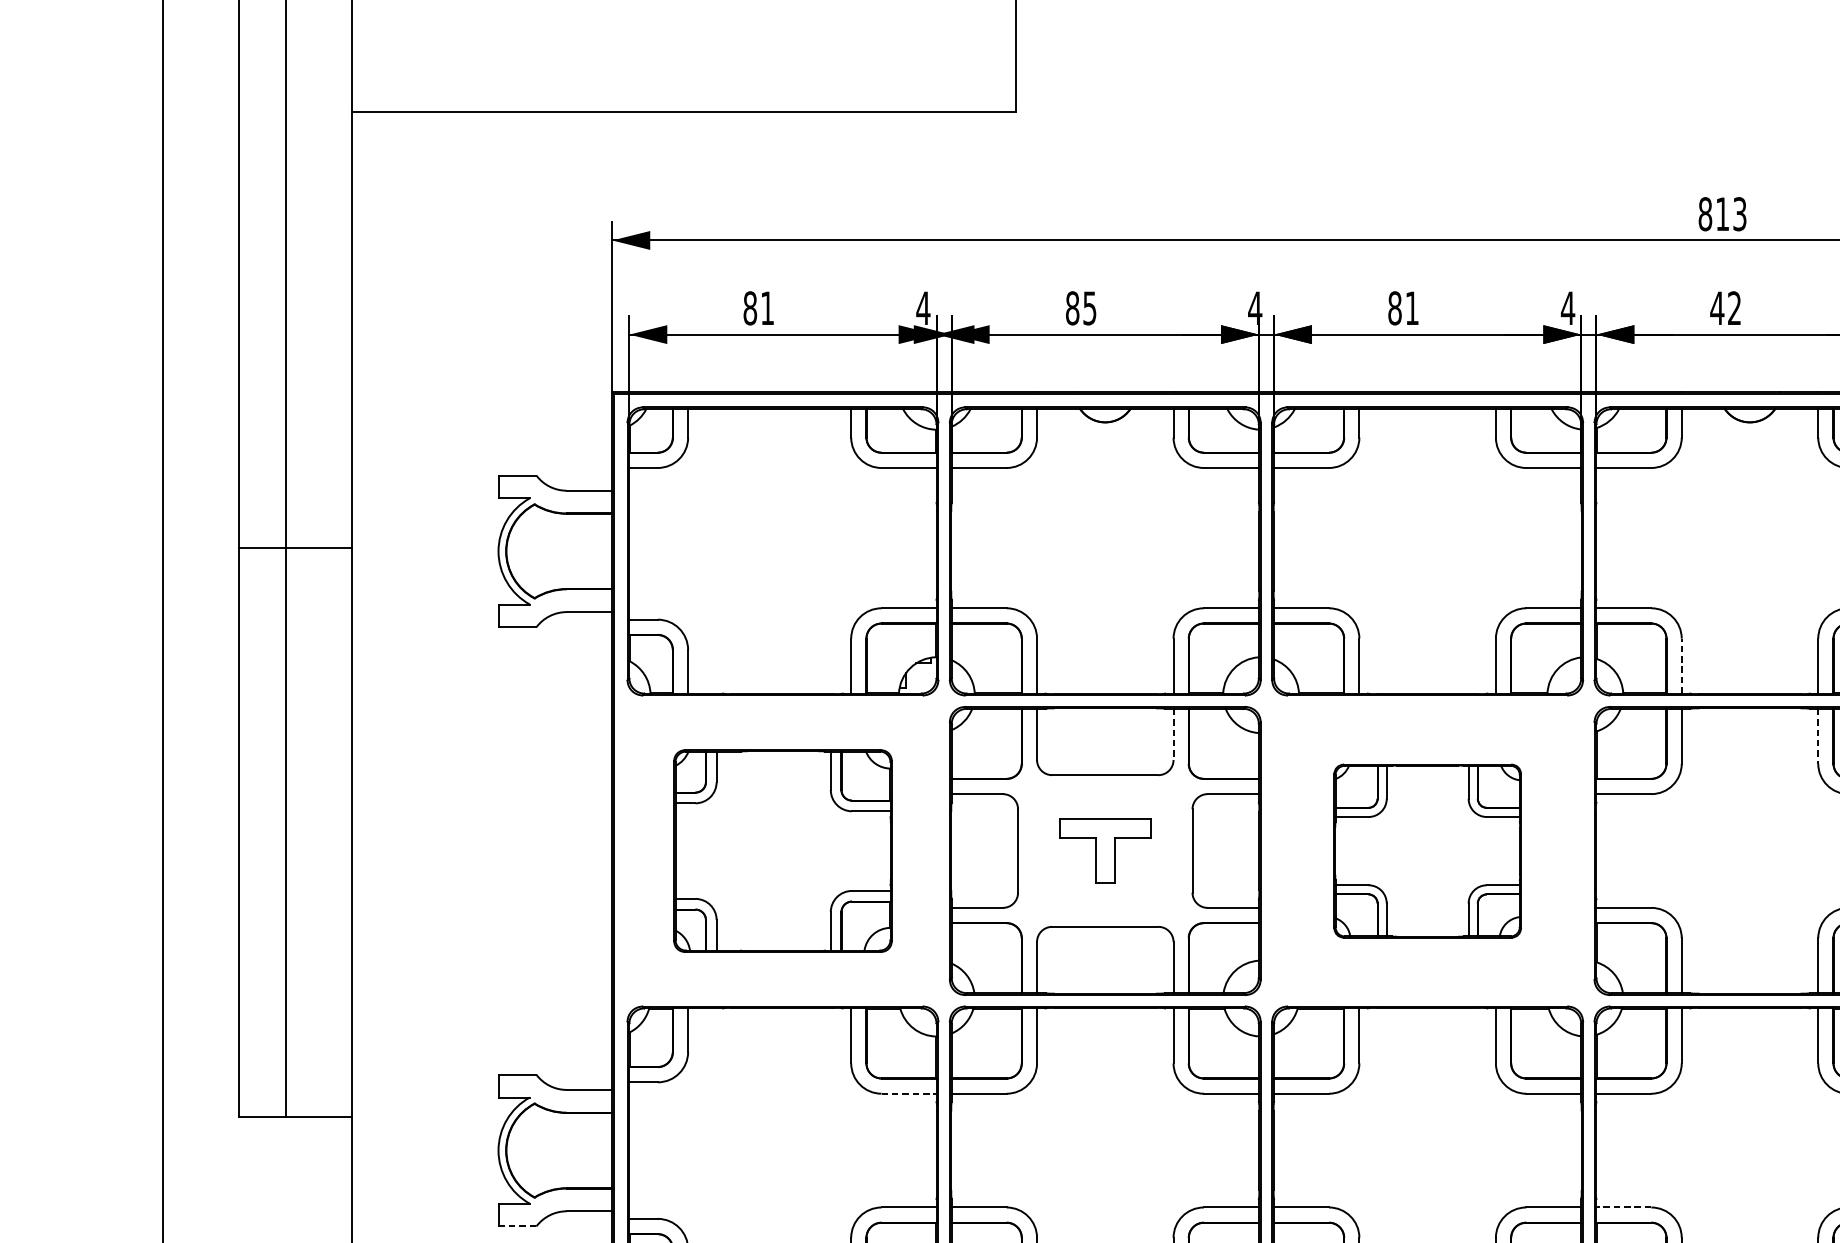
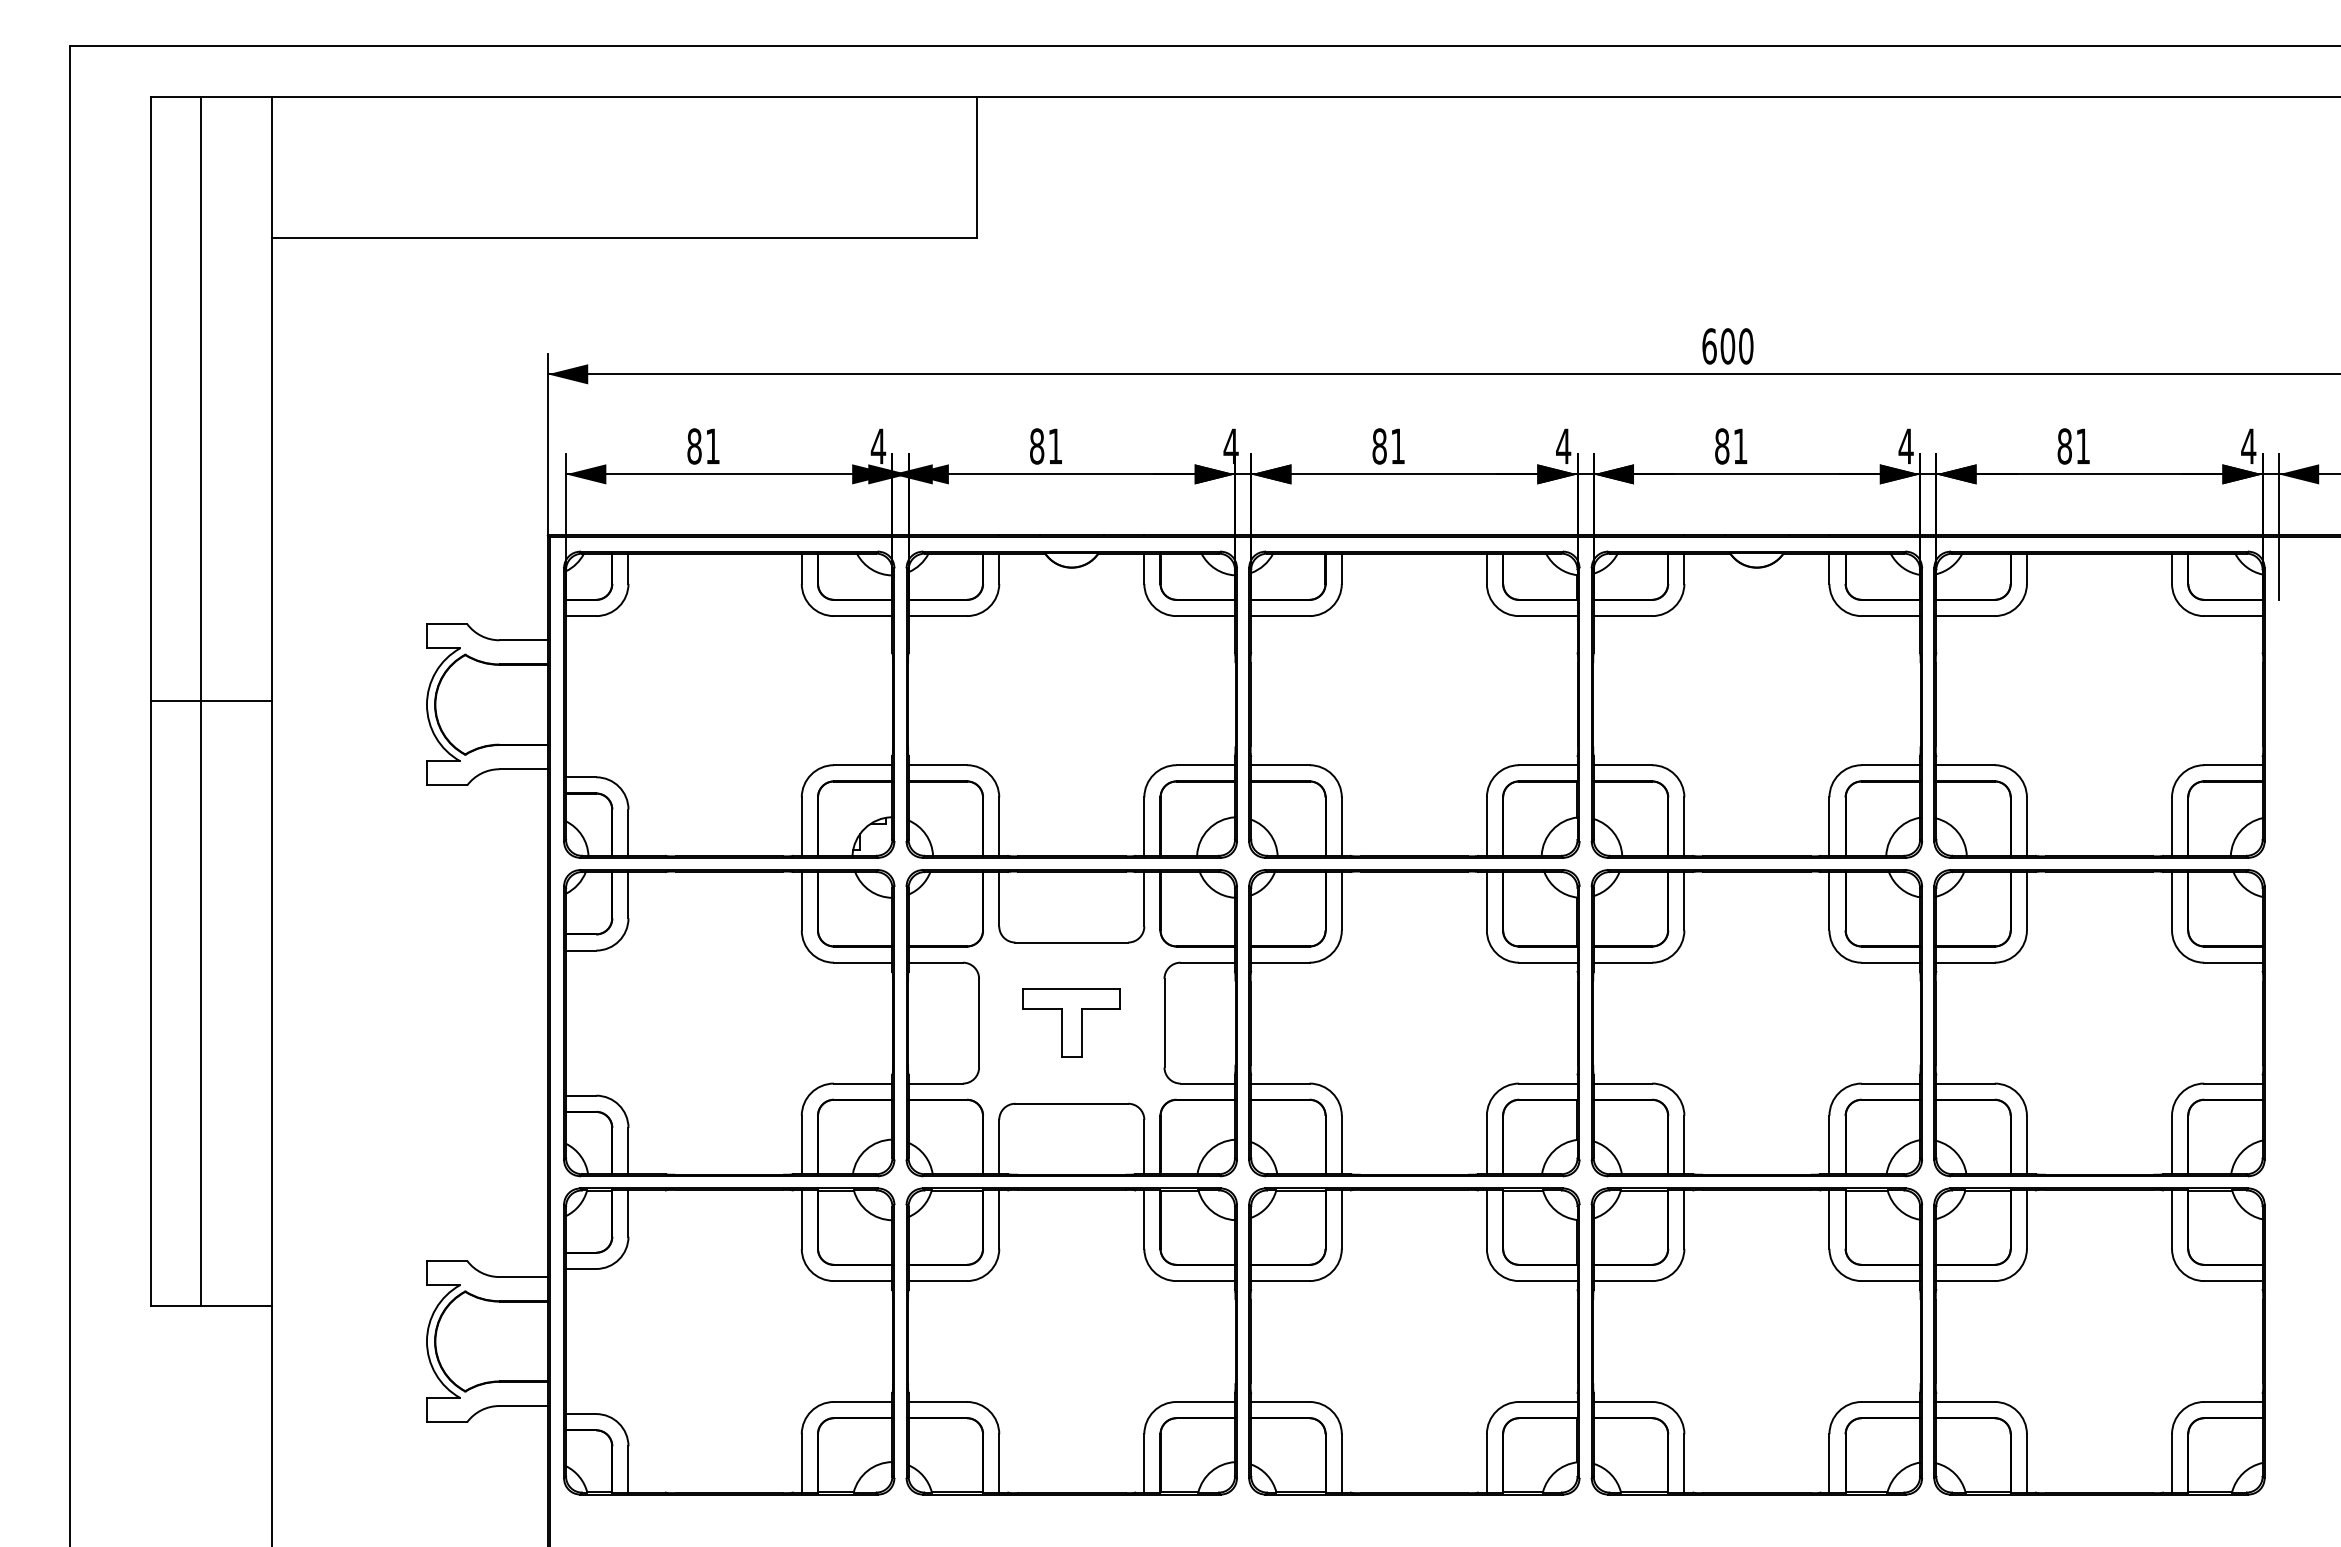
text: (1722, 214) -> (1727, 346), 813 -> 600
text: (1089, 308) -> (1055, 446), 85 -> 81
text: (1725, 308) -> (1730, 446), 42 -> 81
line: (1681, 665) -> (1684, 826), dashed -> solid
line: (1173, 734) -> (1144, 899), dashed -> solid
line: (1818, 736) -> (1829, 901), dashed -> solid
part: (783, 851) -> (729, 1023), size x1.43
part: (1427, 851) -> (1414, 1023), size x1.67
line: (909, 1094) -> (863, 1281), dashed -> solid
line: (1623, 1207) -> (1622, 1401), dashed -> solid
line: (517, 1226) -> (447, 1422), dashed -> solid

